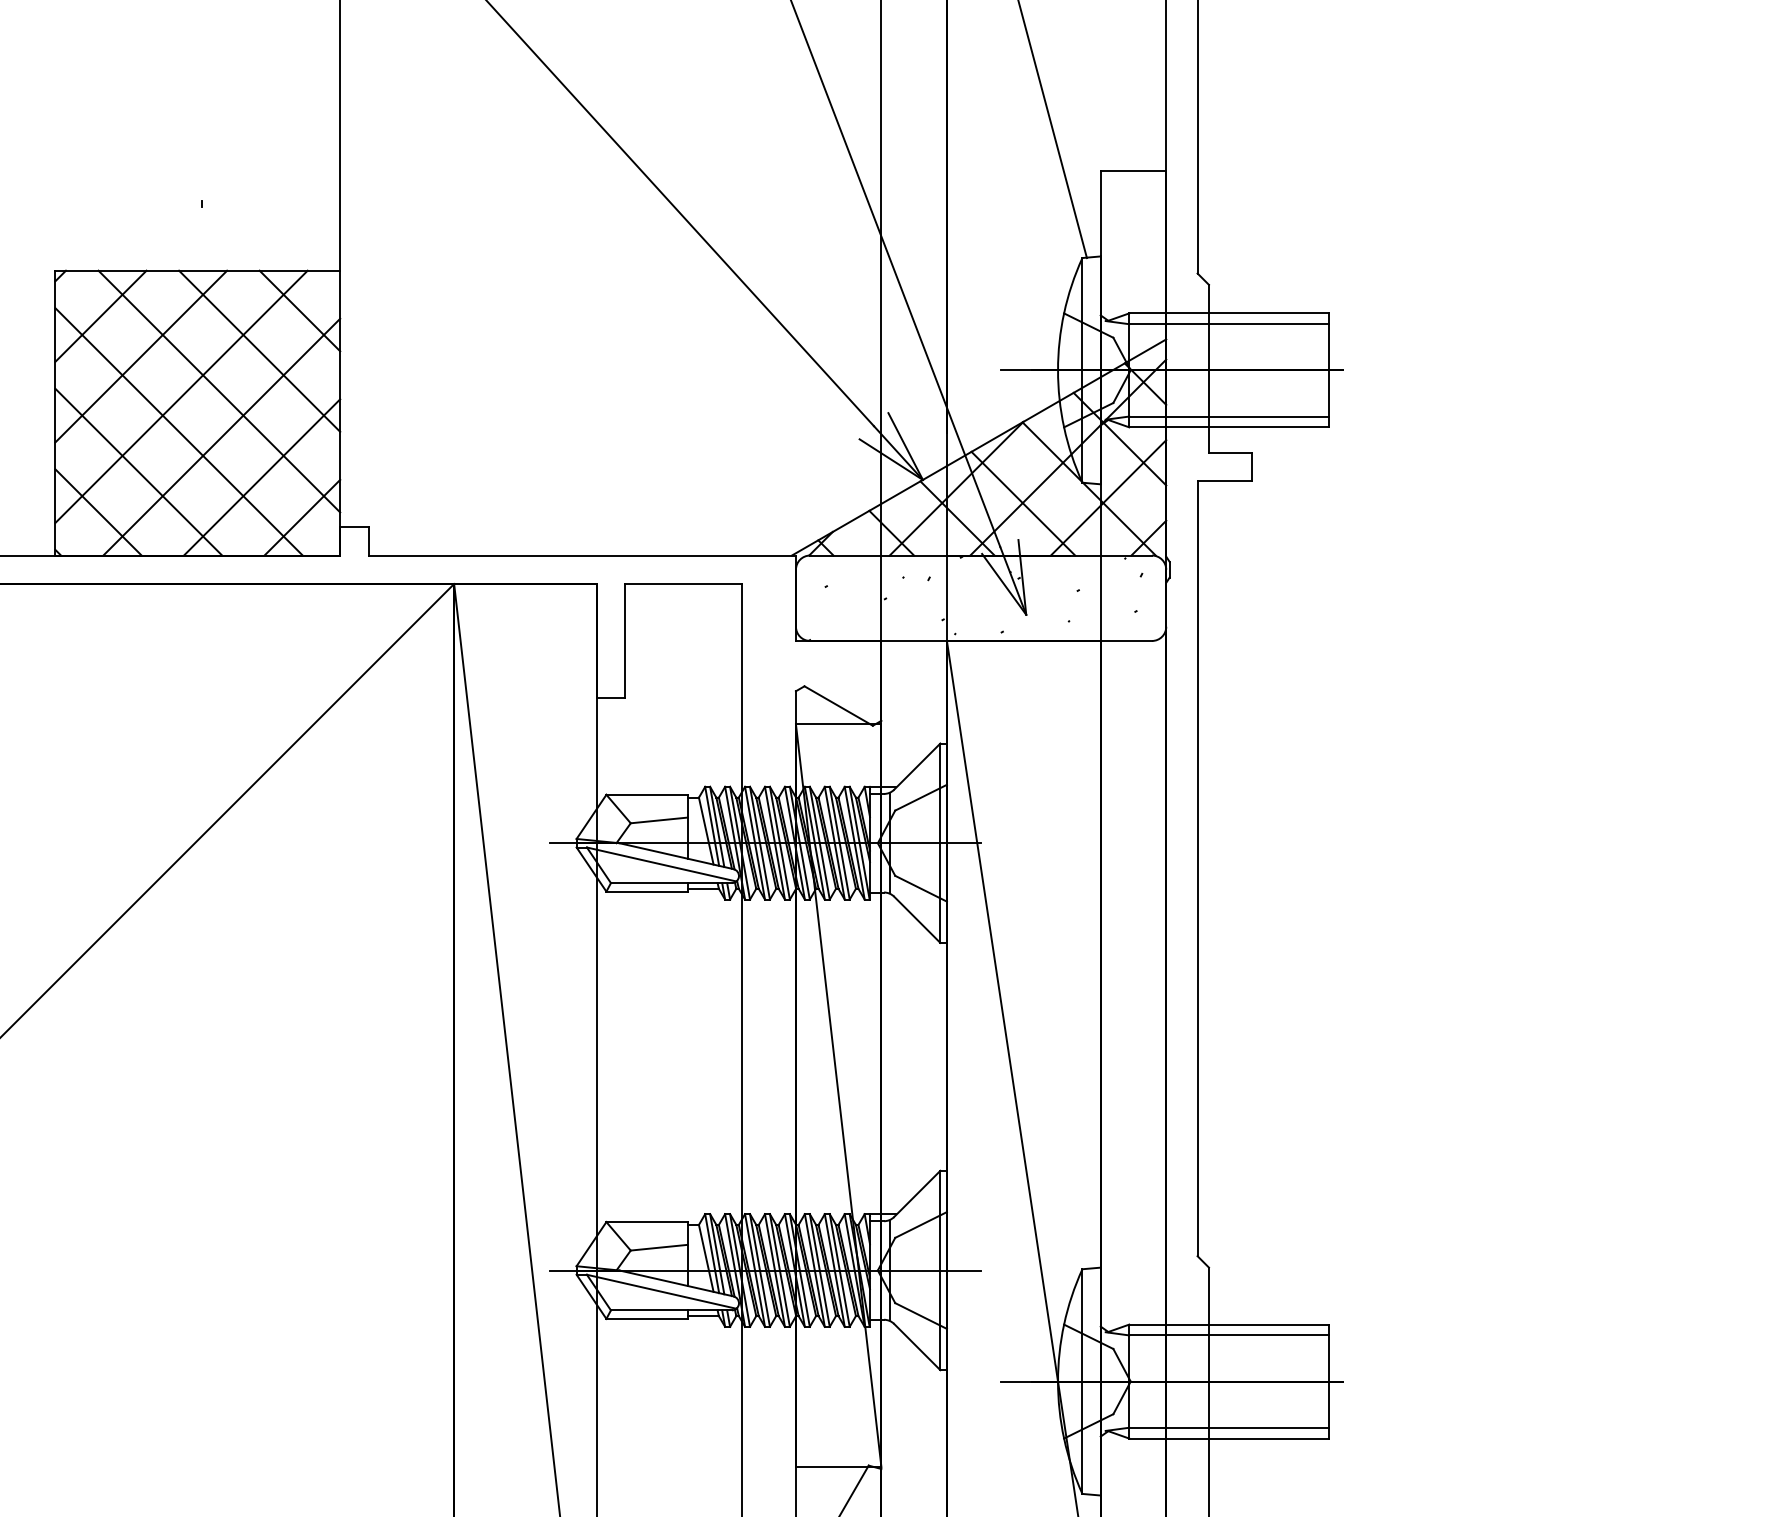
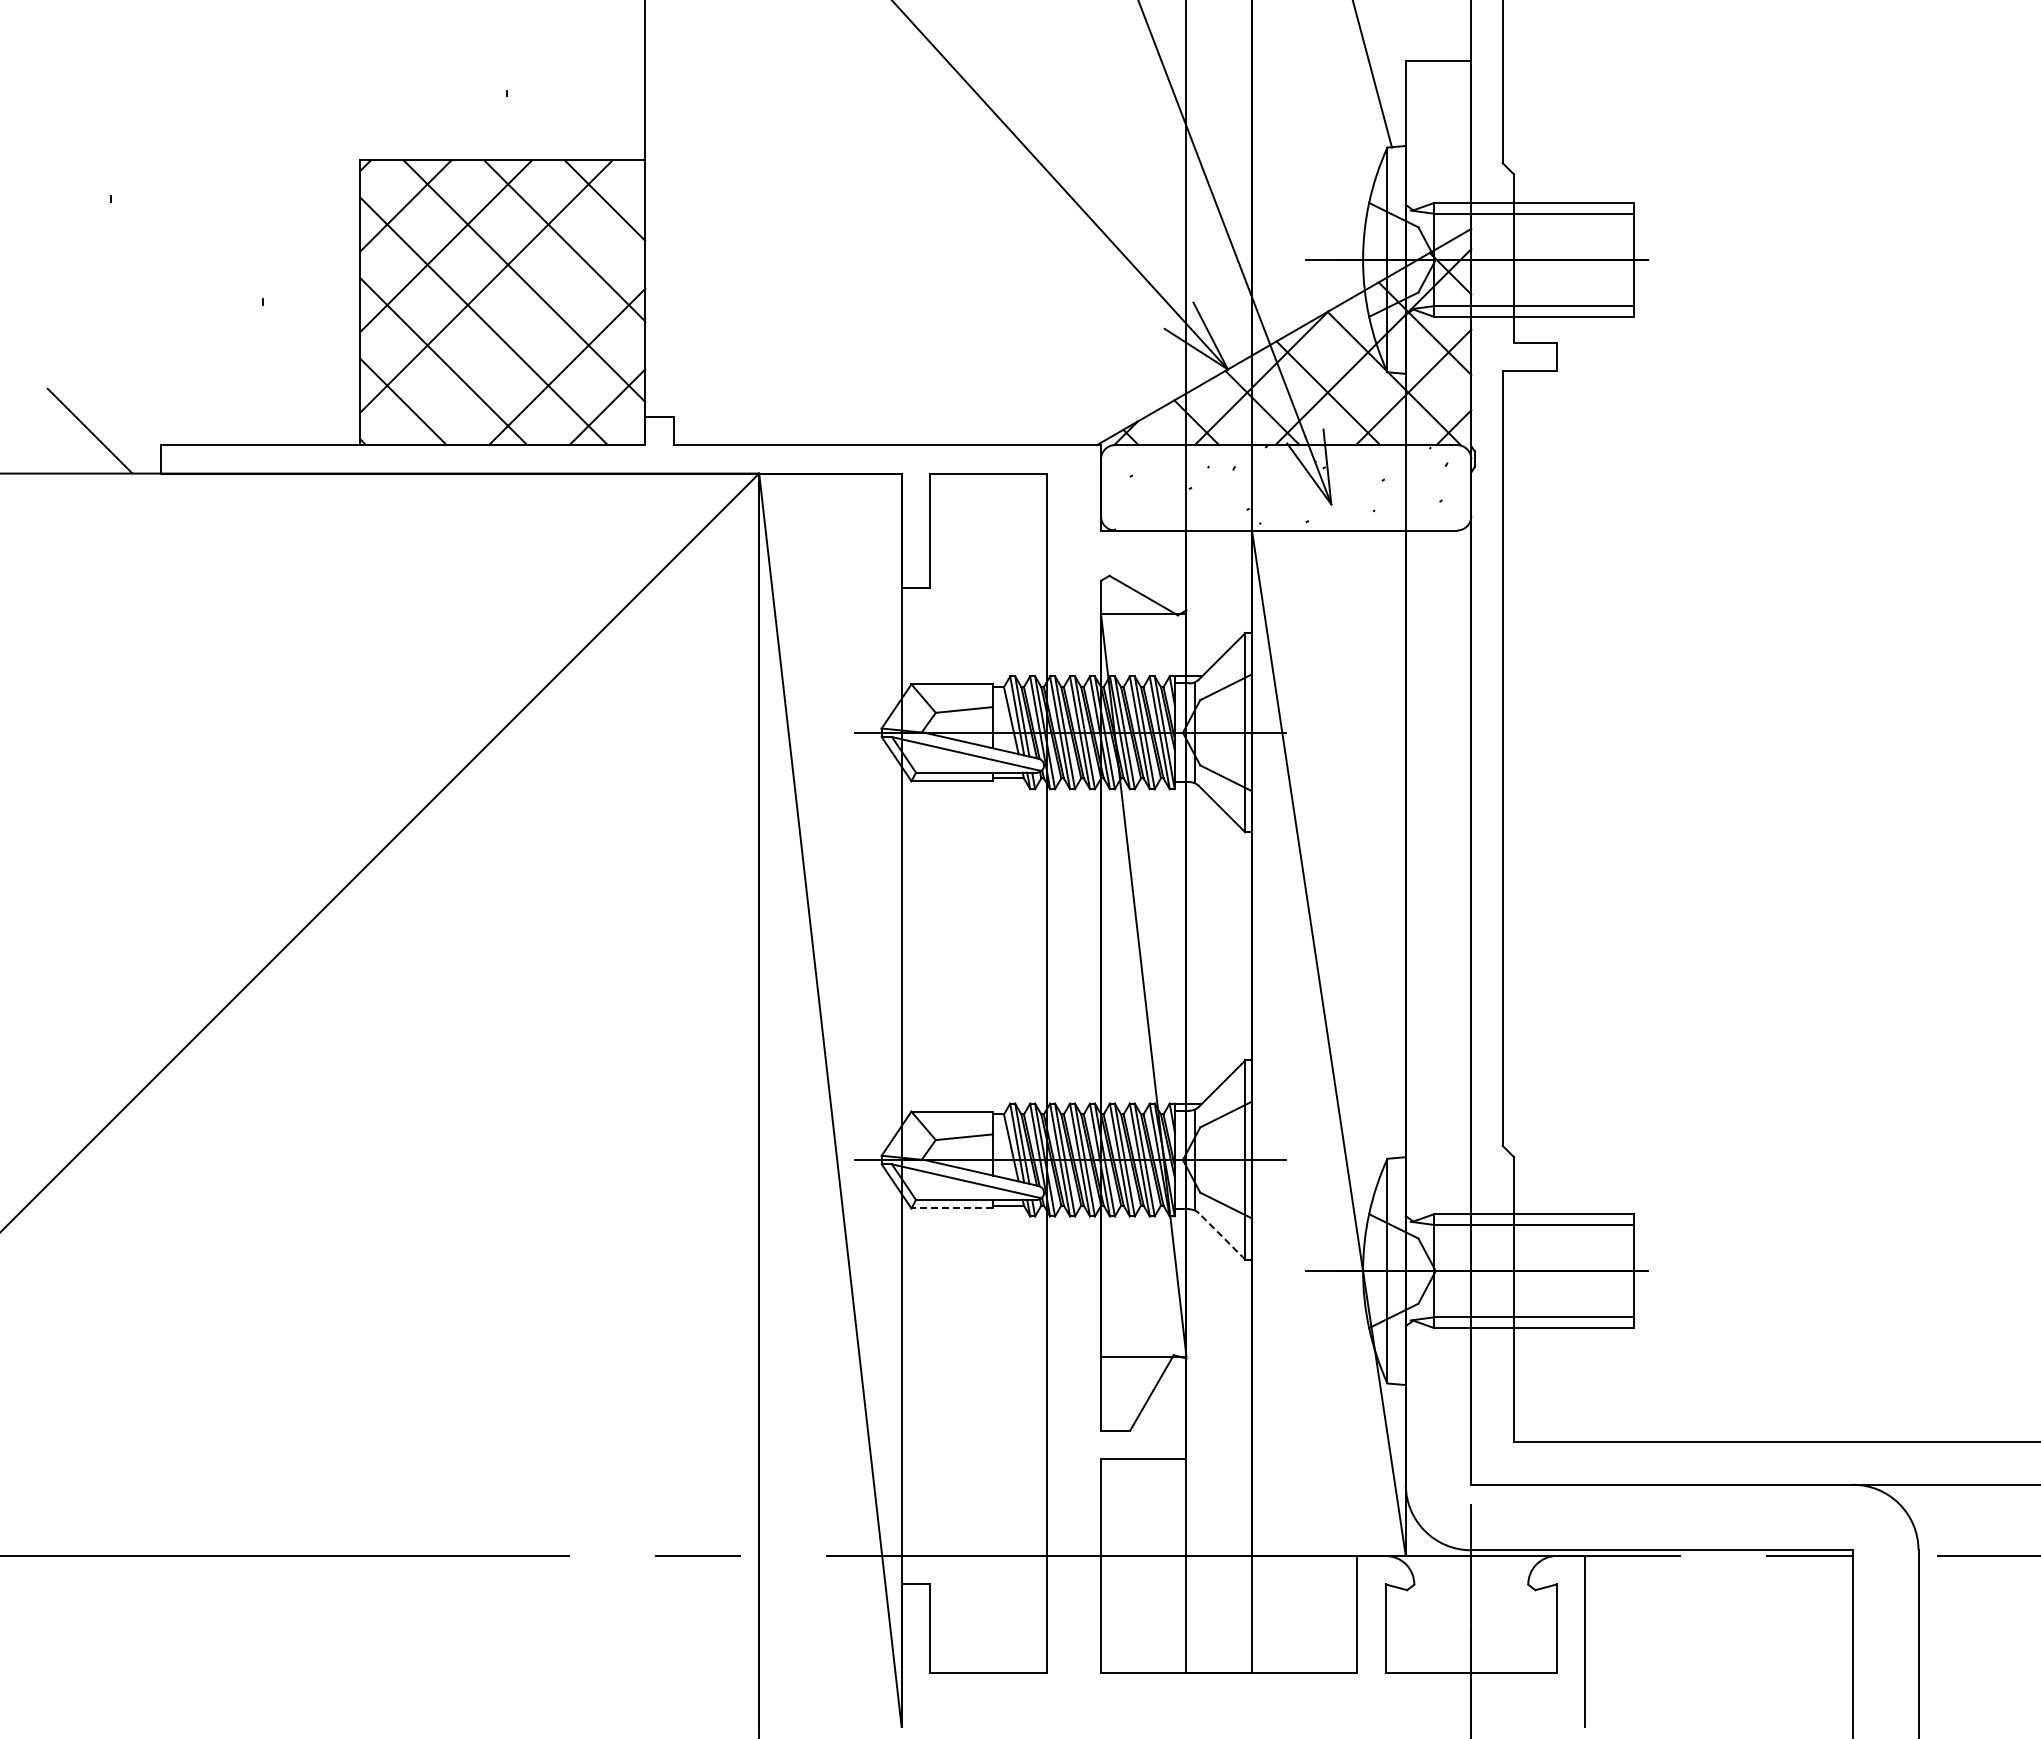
line: (221, 436) -> (526, 326), removed
line: (647, 1318) -> (952, 1208), solid -> dashed
line: (917, 1346) -> (1222, 1236), solid -> dashed

